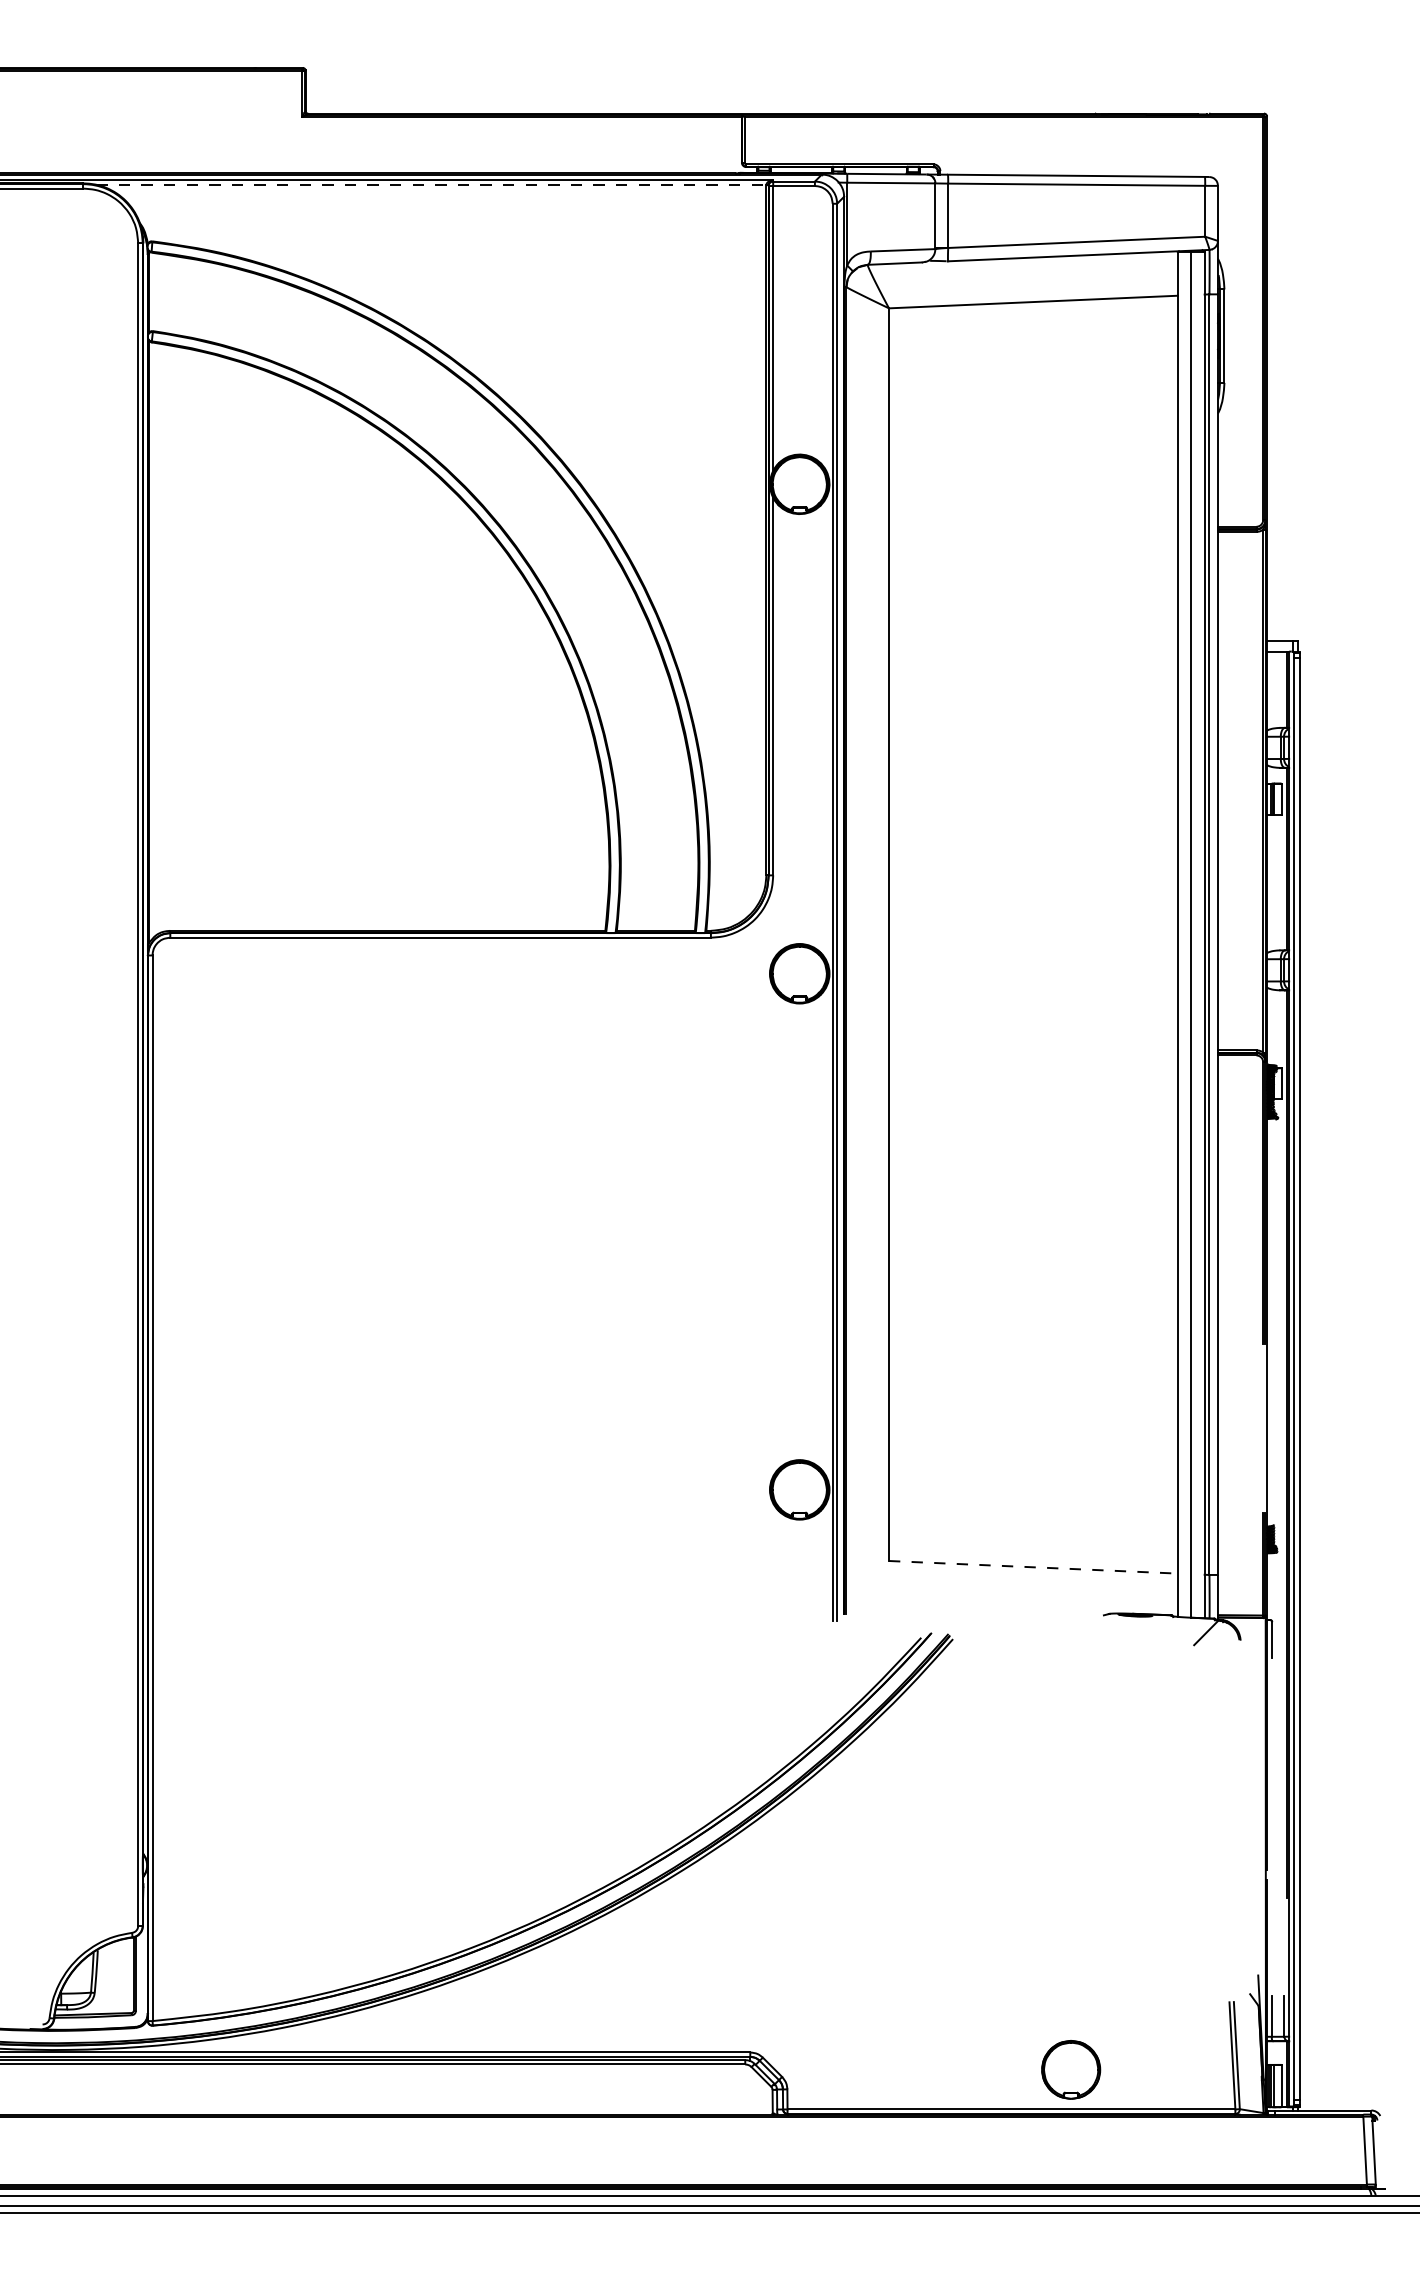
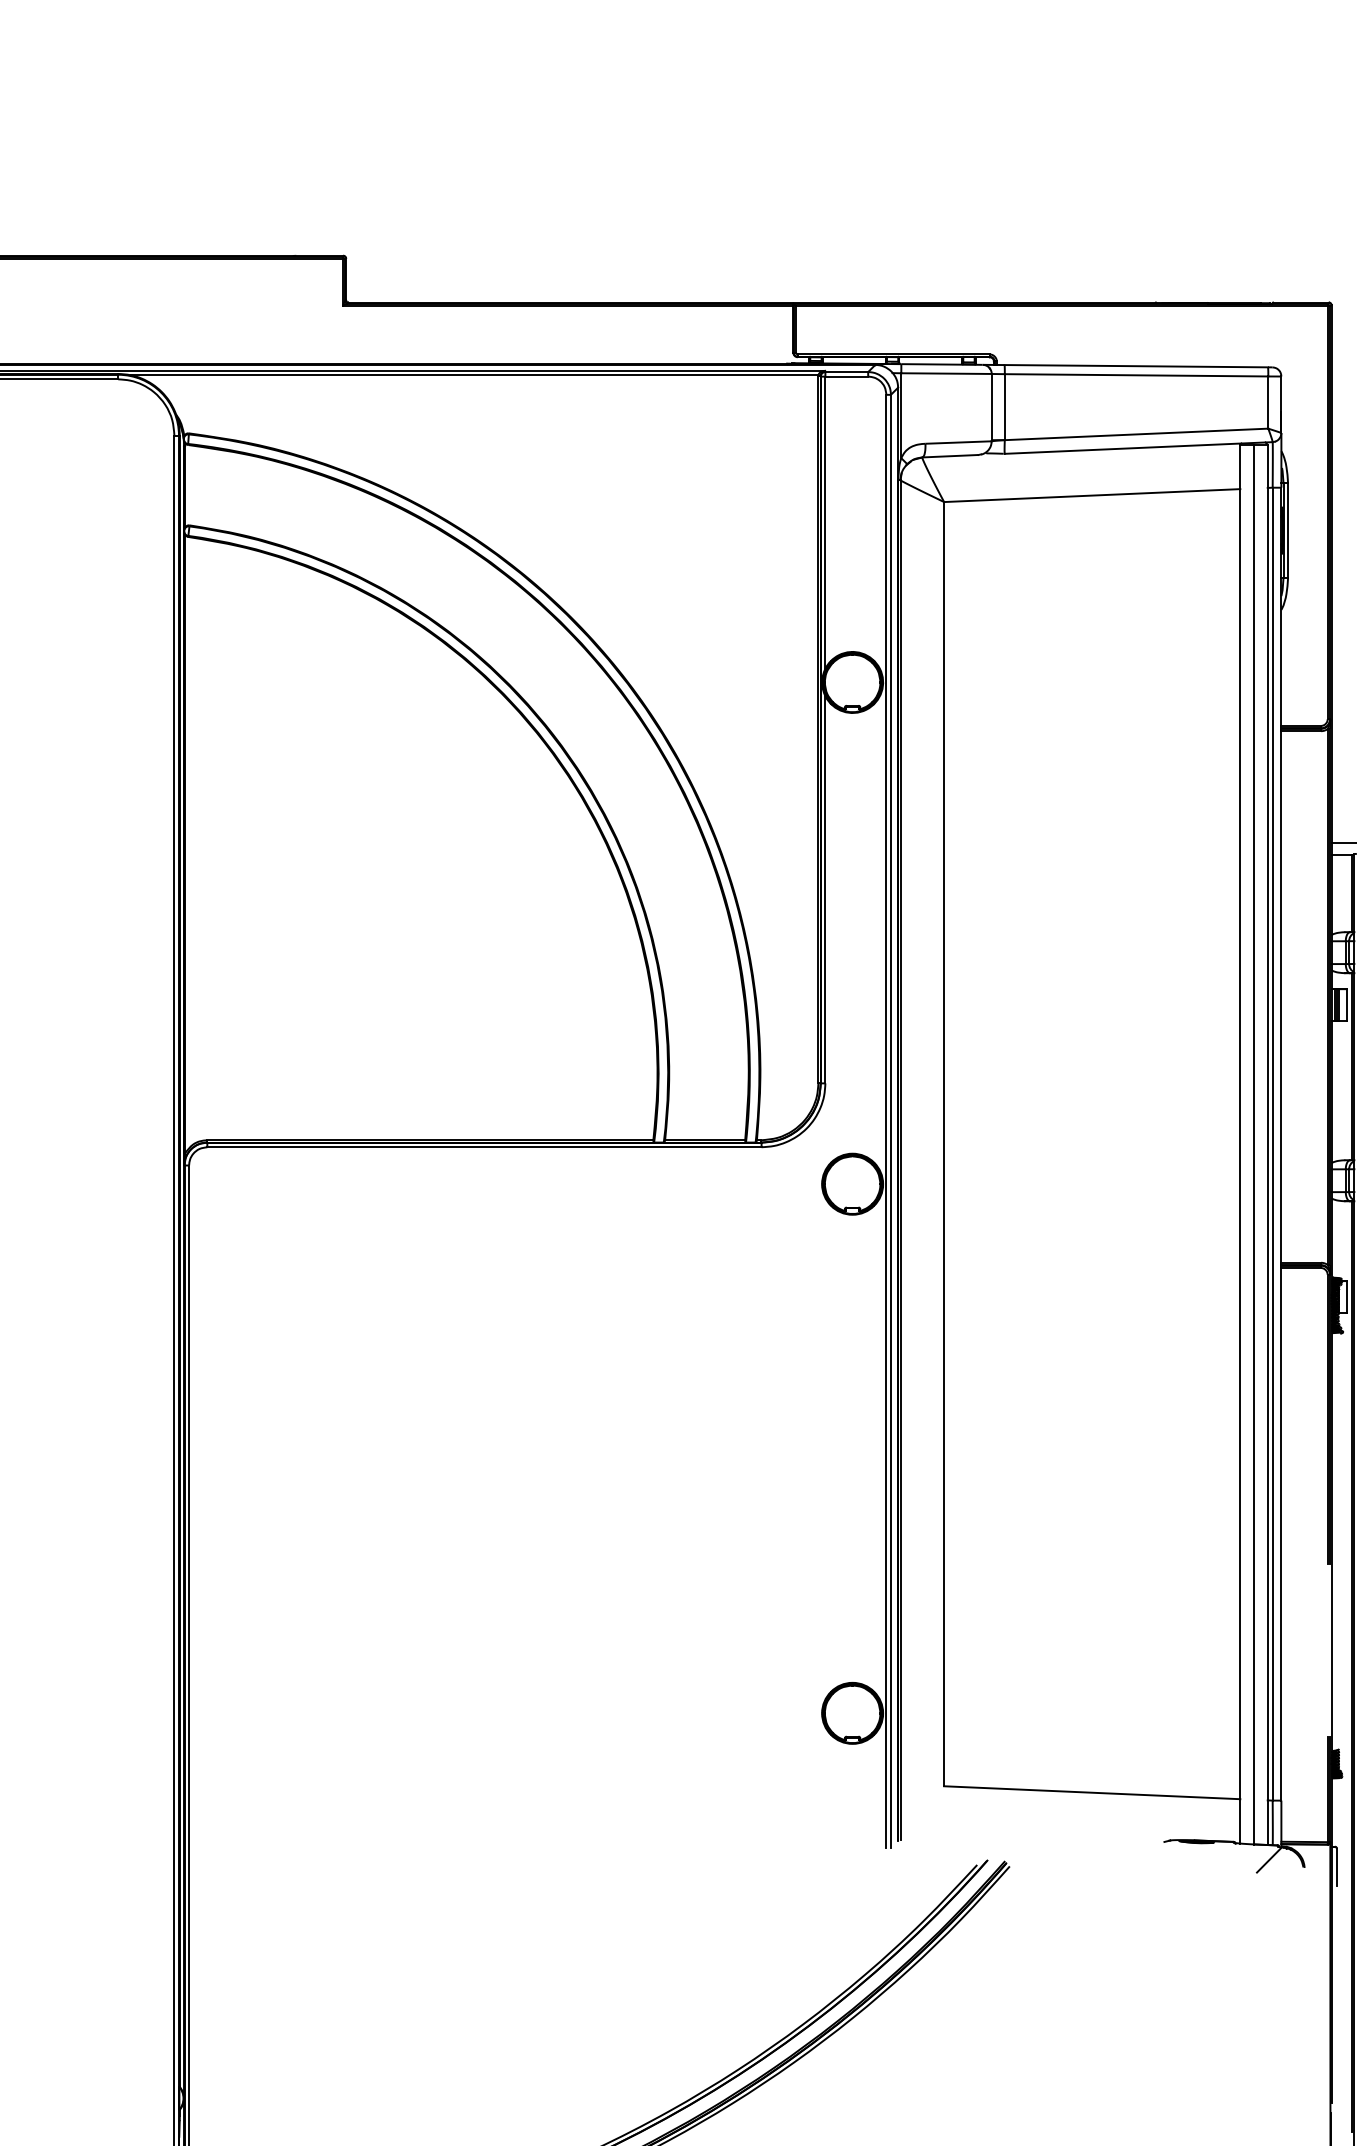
line: (431, 184) -> (475, 375), dashed -> solid
line: (1033, 1567) -> (1092, 1792), dashed -> solid

